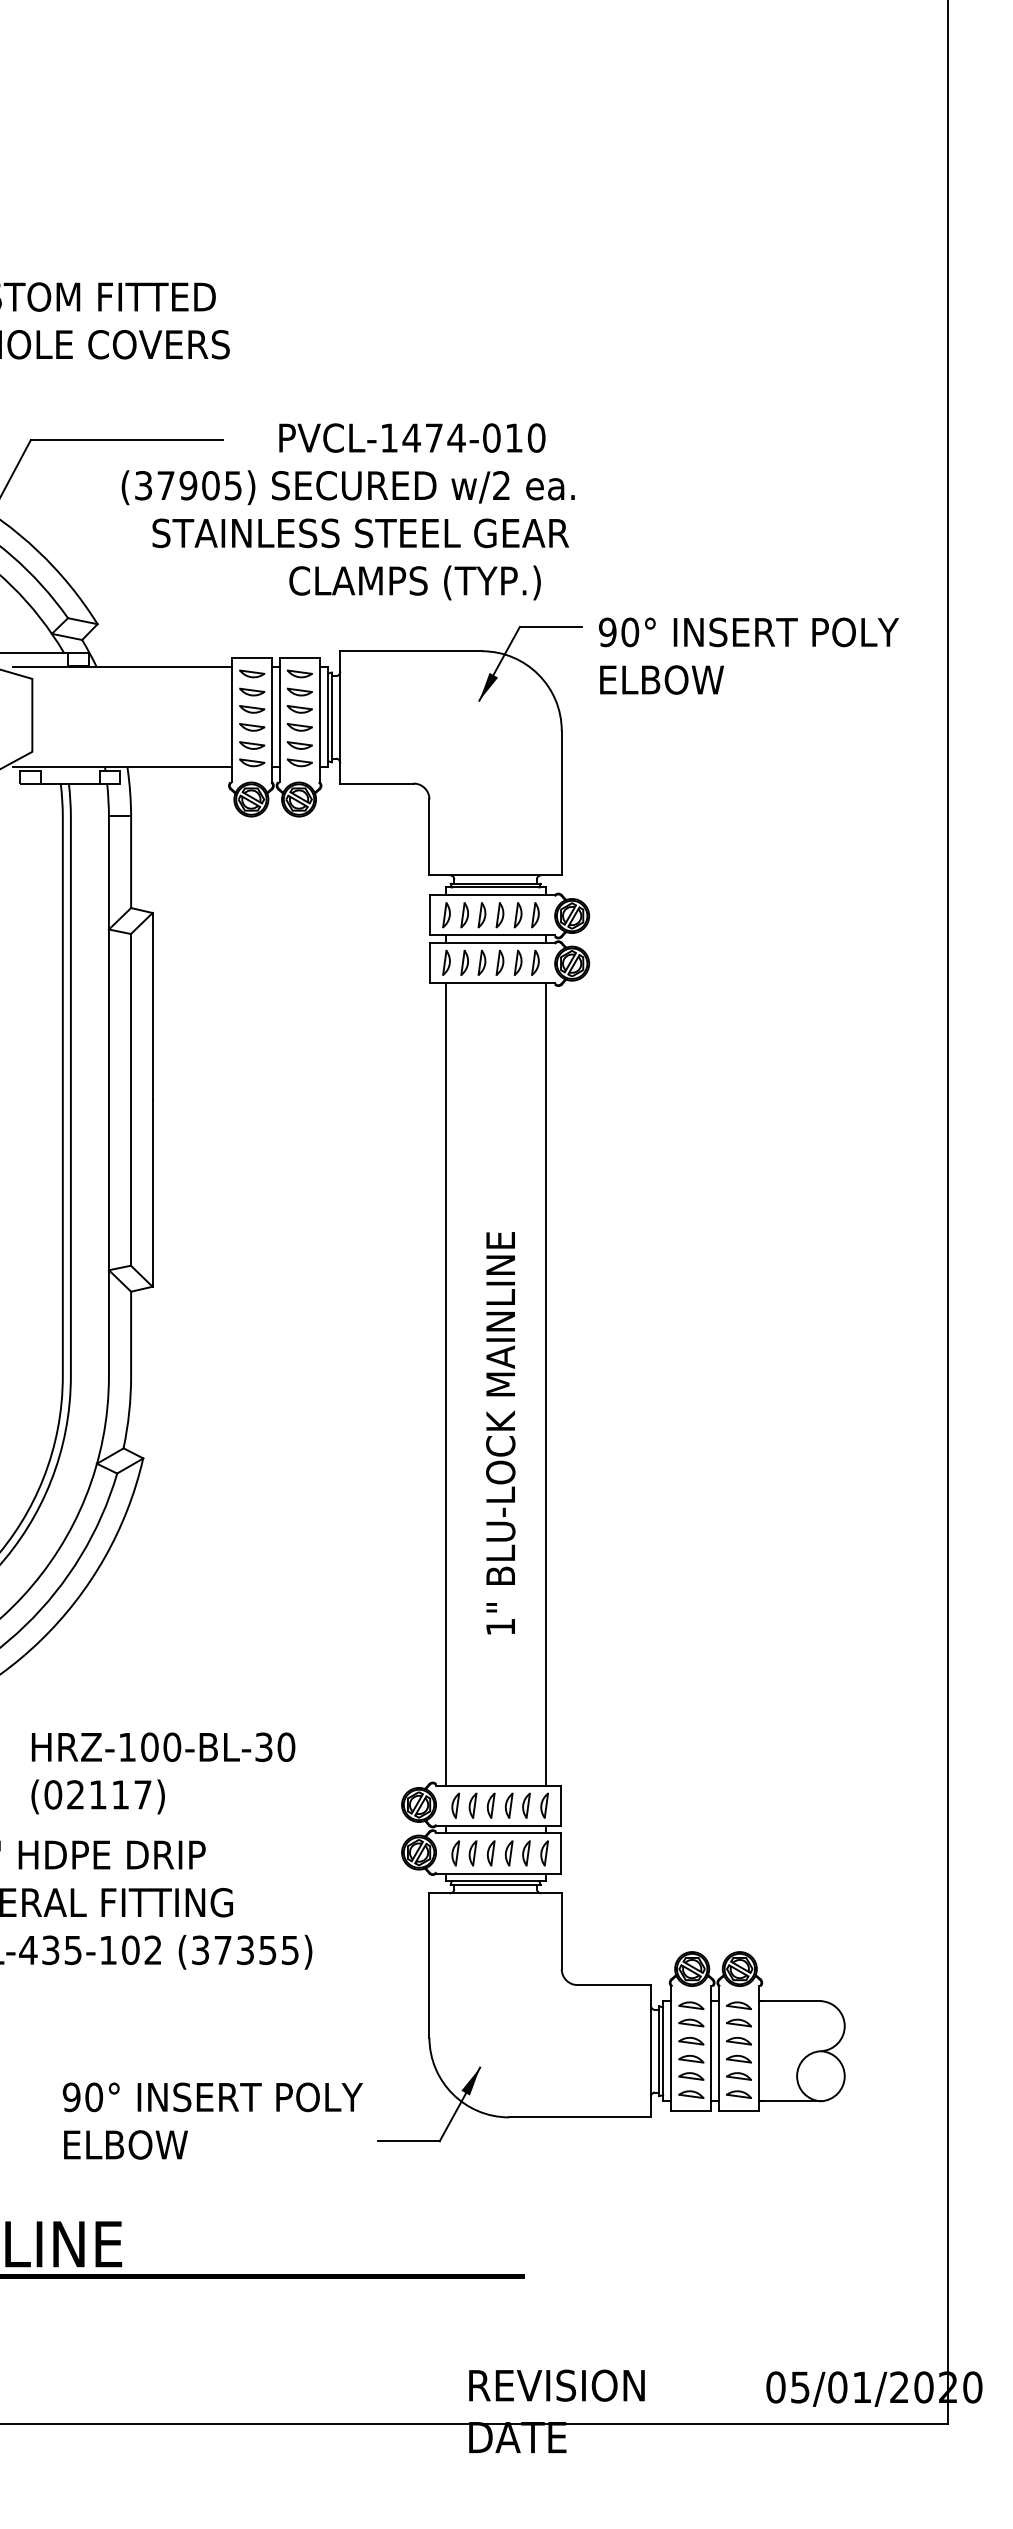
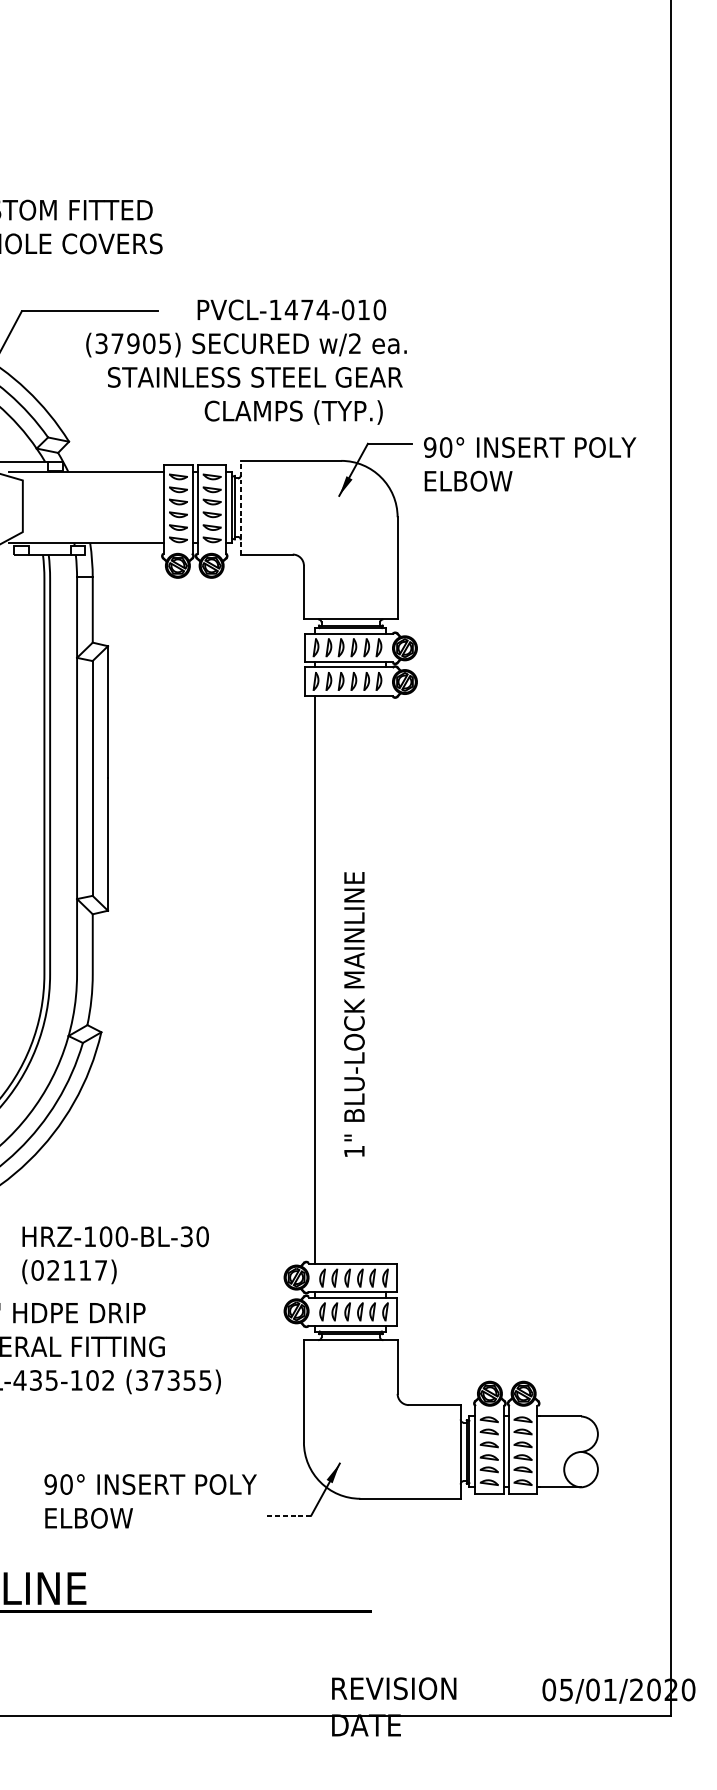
line: (340, 716) -> (240, 507), solid -> dashed
line: (545, 1383) -> (386, 979), removed
line: (408, 2141) -> (289, 1515), solid -> dashed

